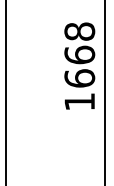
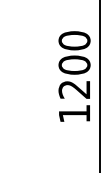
text: (79, 54) -> (74, 64), 1668 -> 1200

